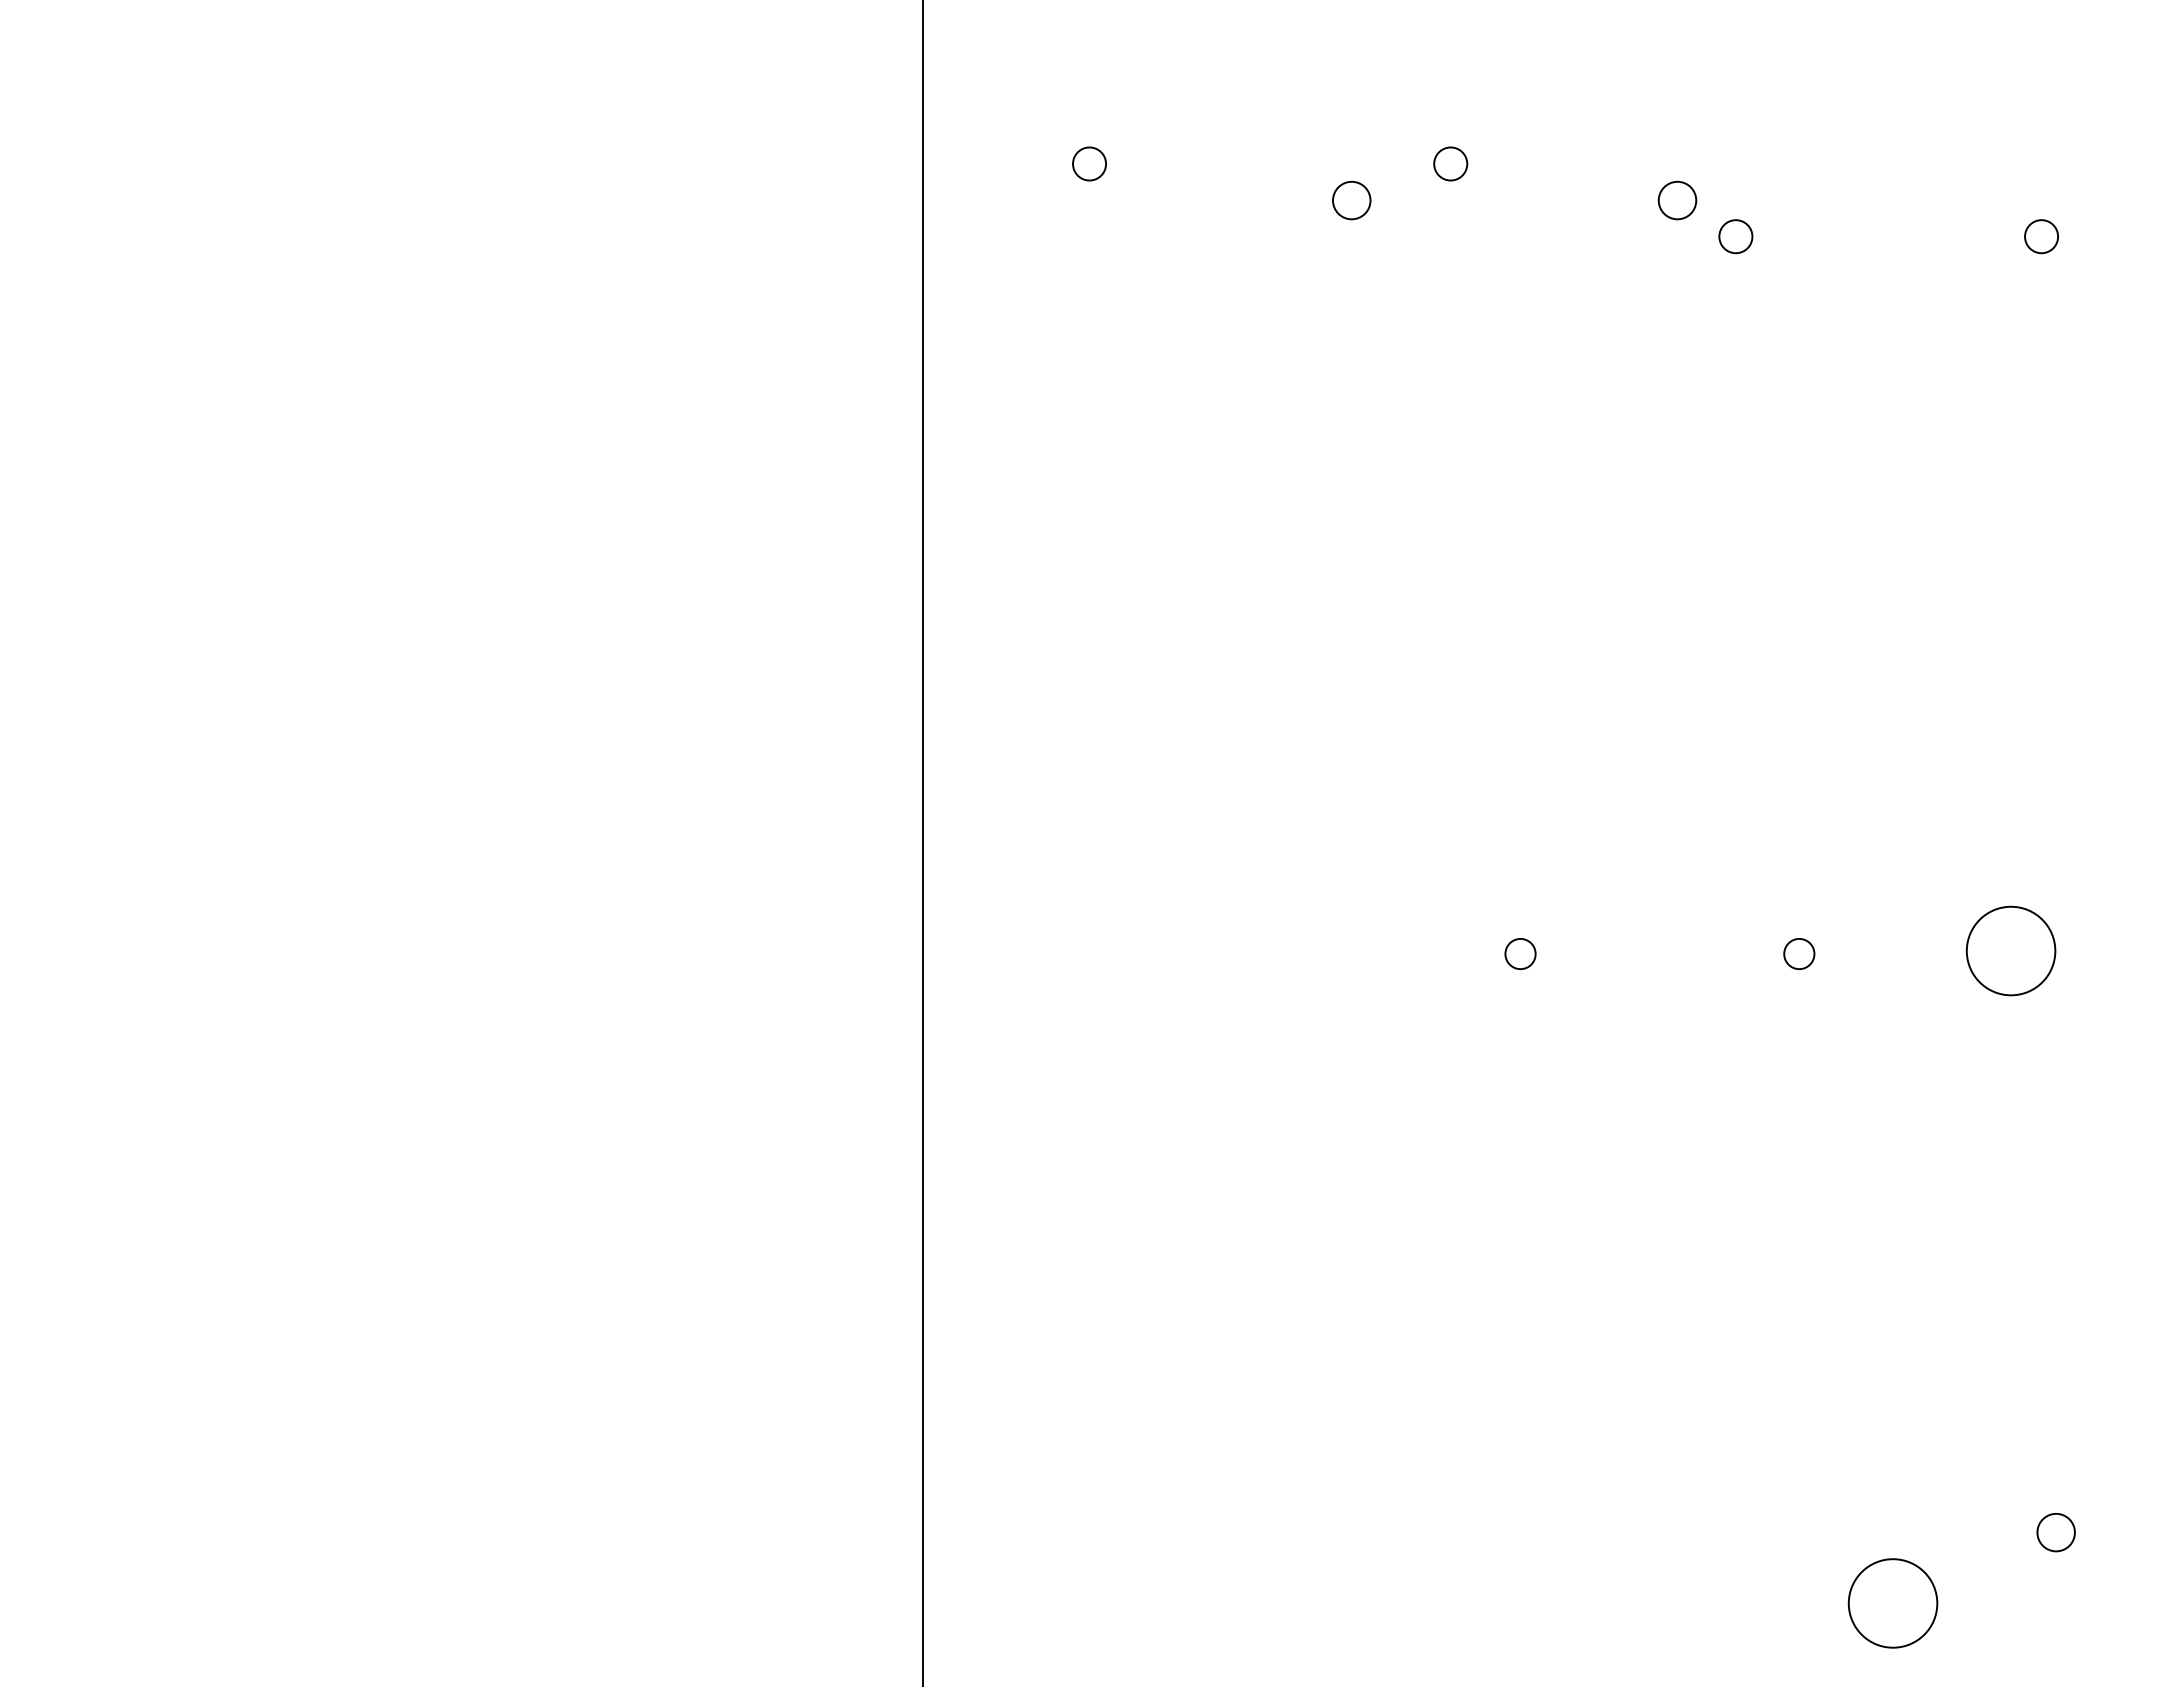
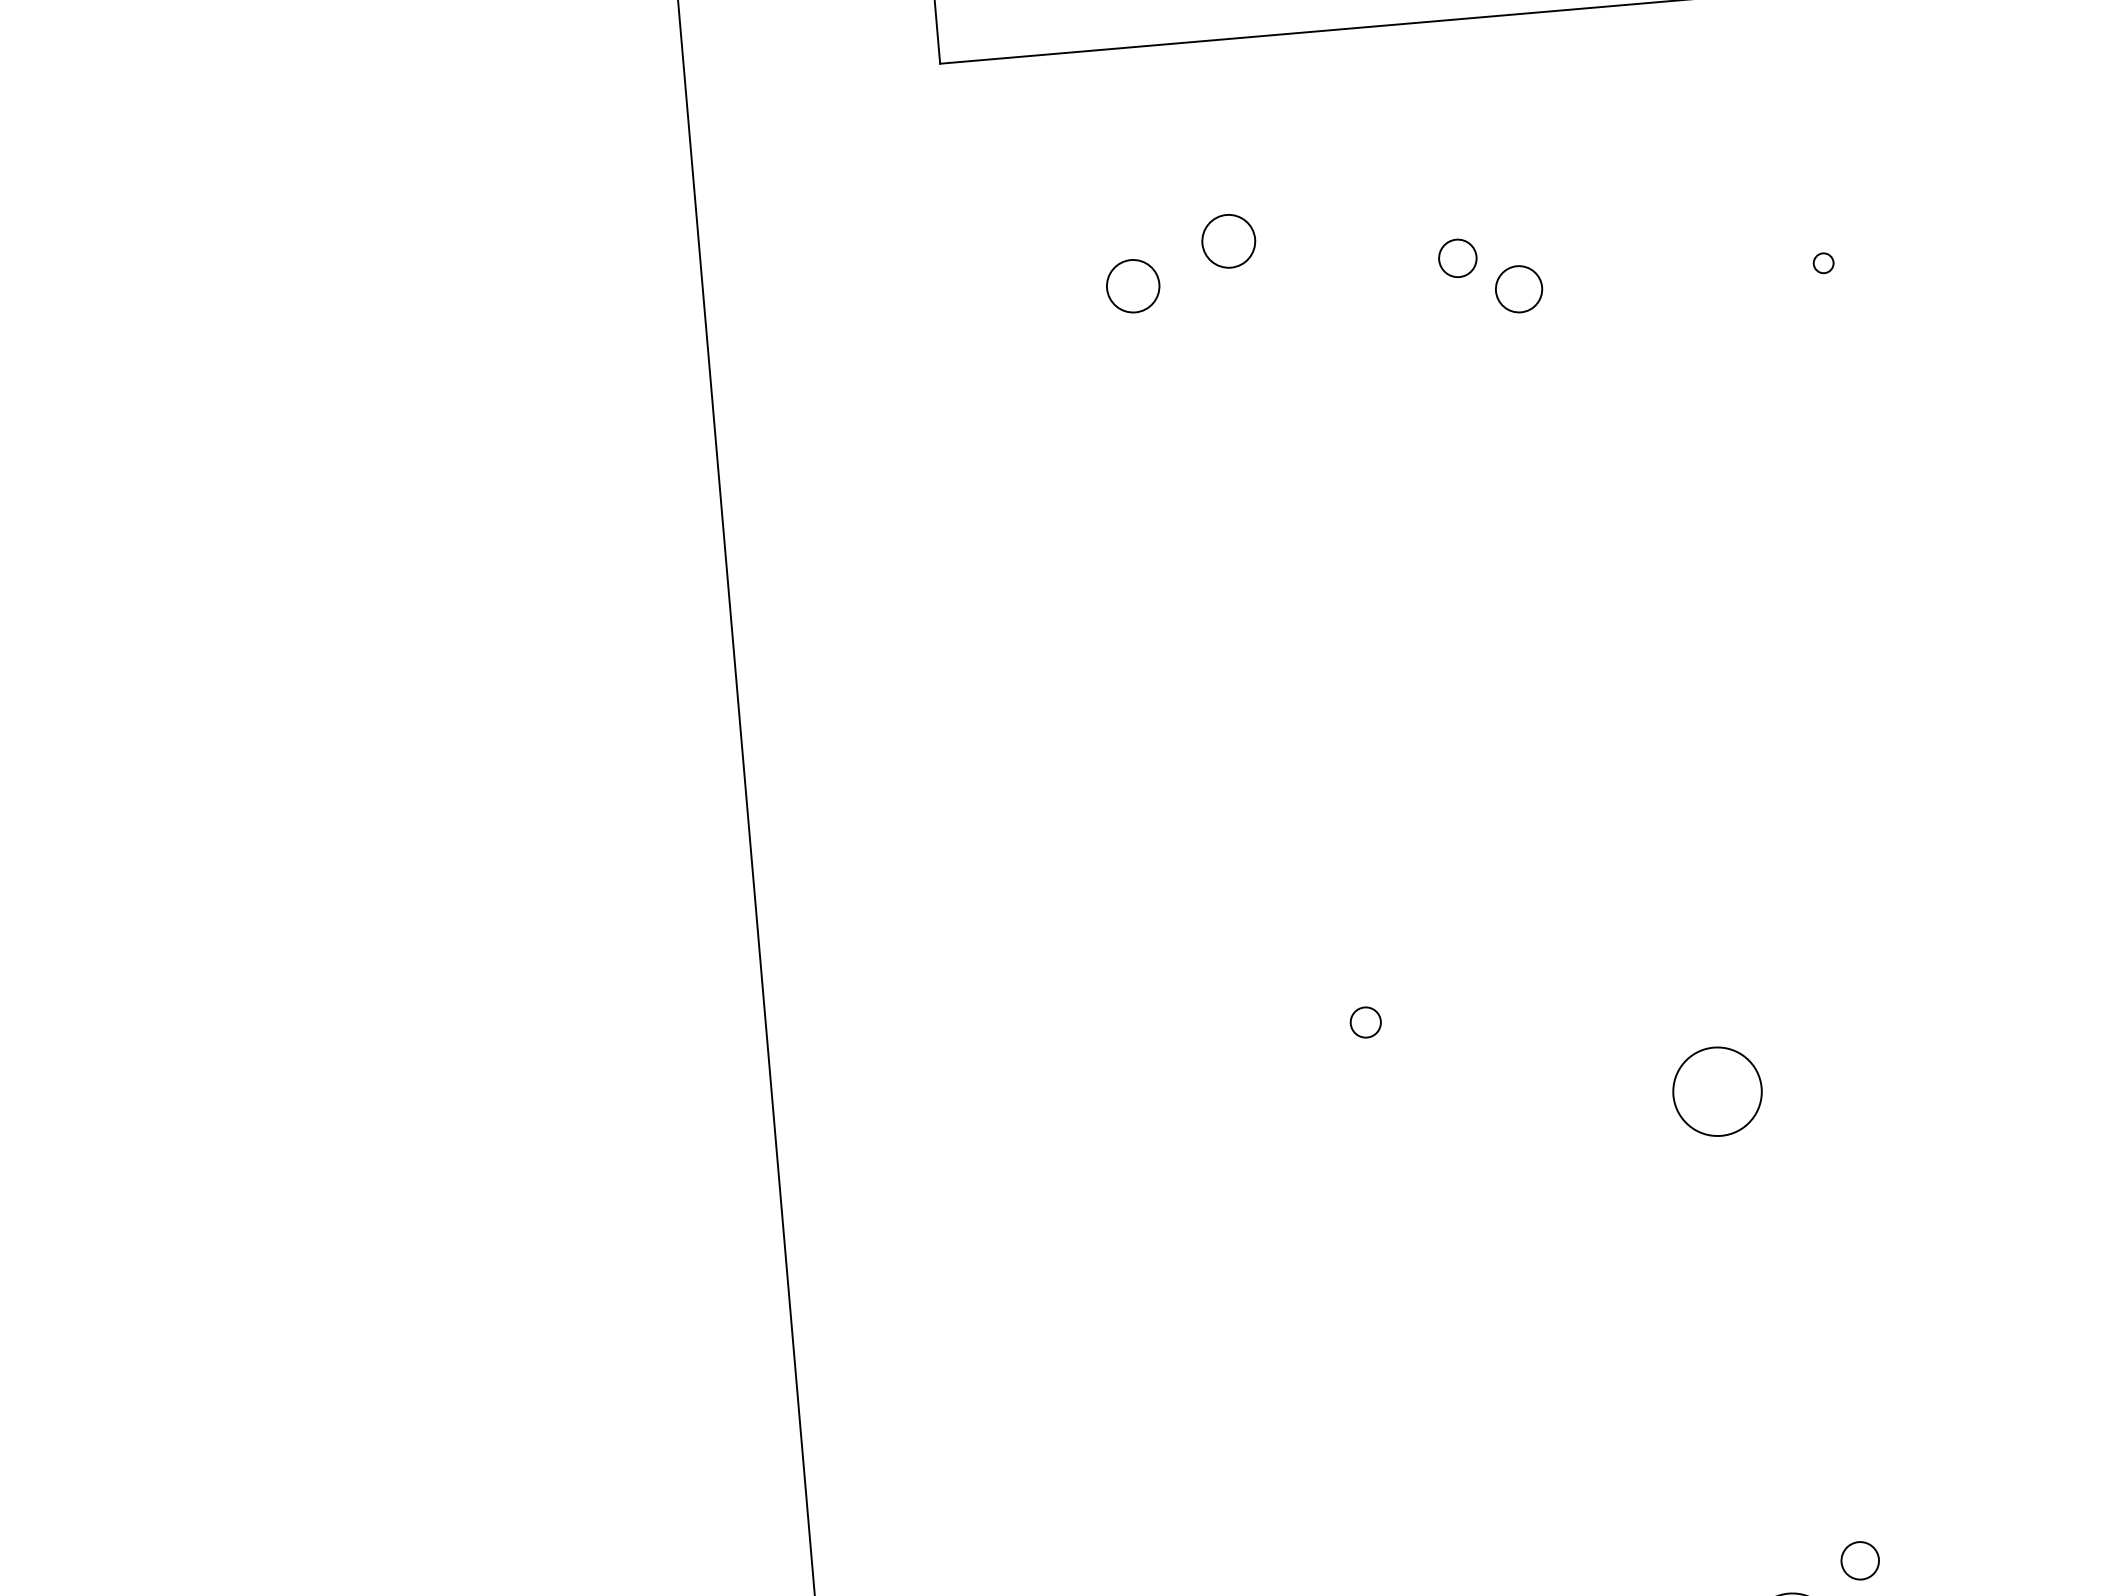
circle: (1089, 163) -> (868, 271), removed
circle: (1450, 163) -> (1228, 240), size x1.6
circle: (1351, 200) -> (1133, 286), size x1.4
circle: (1735, 236) -> (1518, 289), size x1.4
circle: (2041, 236) -> (1823, 263), size x0.6
circle: (2010, 950) -> (1716, 1091), moved
circle: (1799, 953) -> (1643, 998), removed
circle: (2055, 1532) -> (1859, 1560), moved

